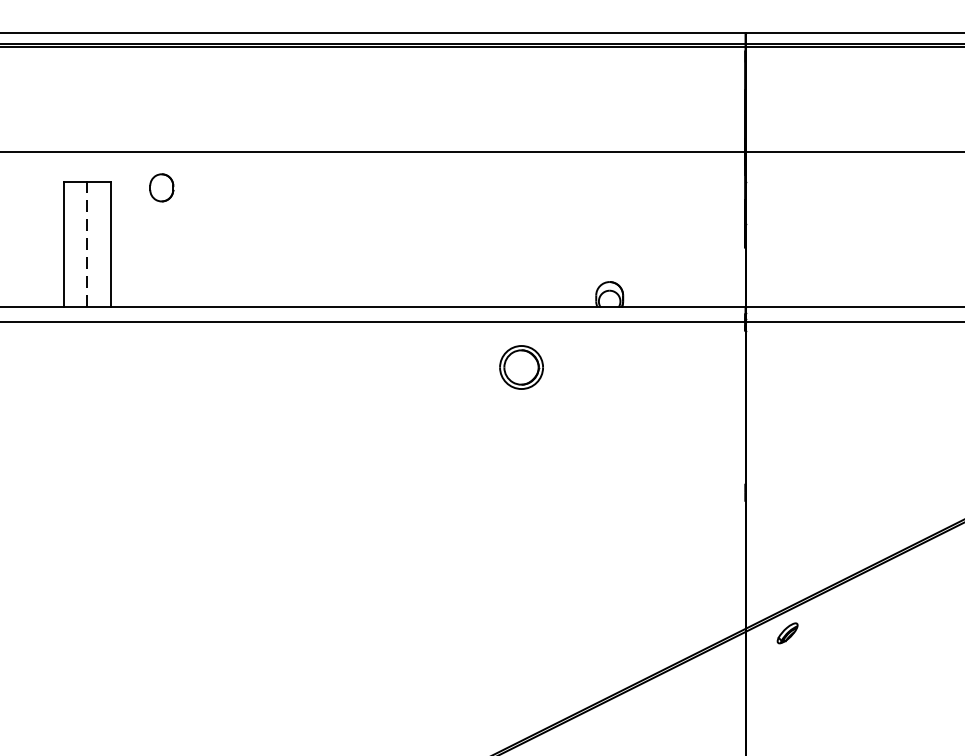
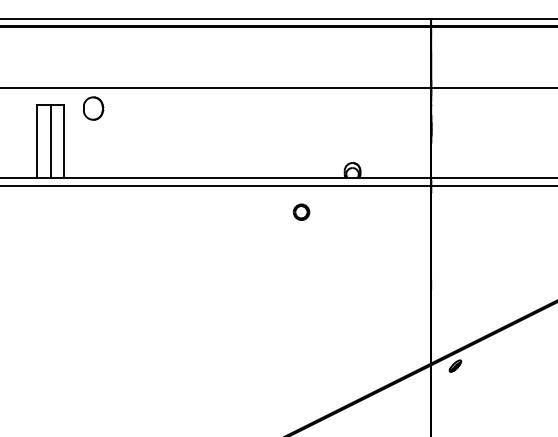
part: (161, 187) -> (93, 108), size x1.43
line: (87, 243) -> (50, 140), dashed -> solid
part: (521, 365) -> (301, 211), size x0.62

